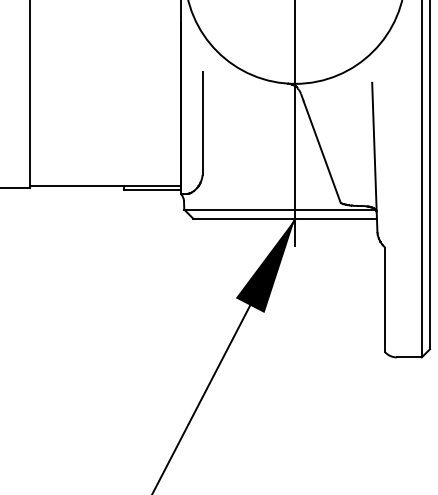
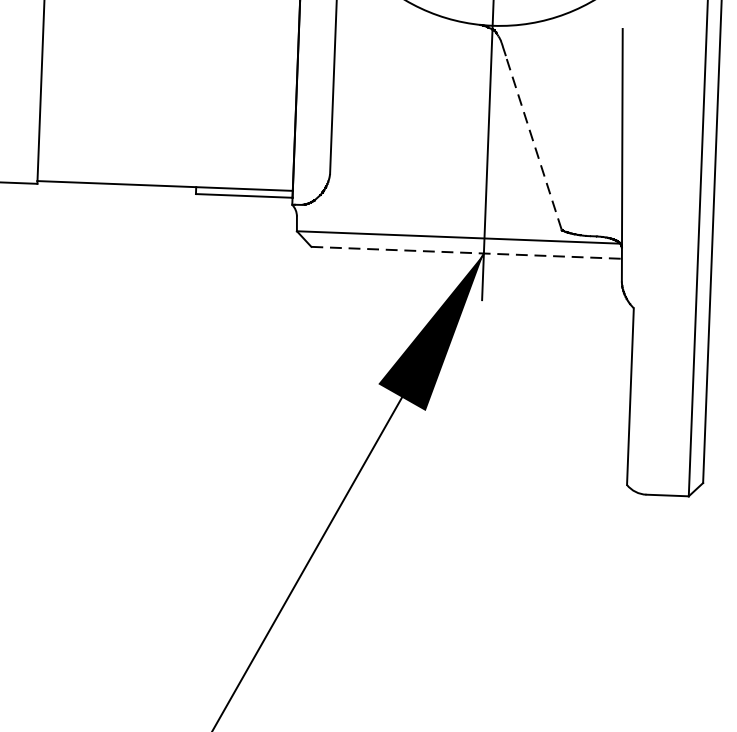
line: (322, 152) -> (534, 143), solid -> dashed
line: (285, 218) -> (467, 252), solid -> dashed

